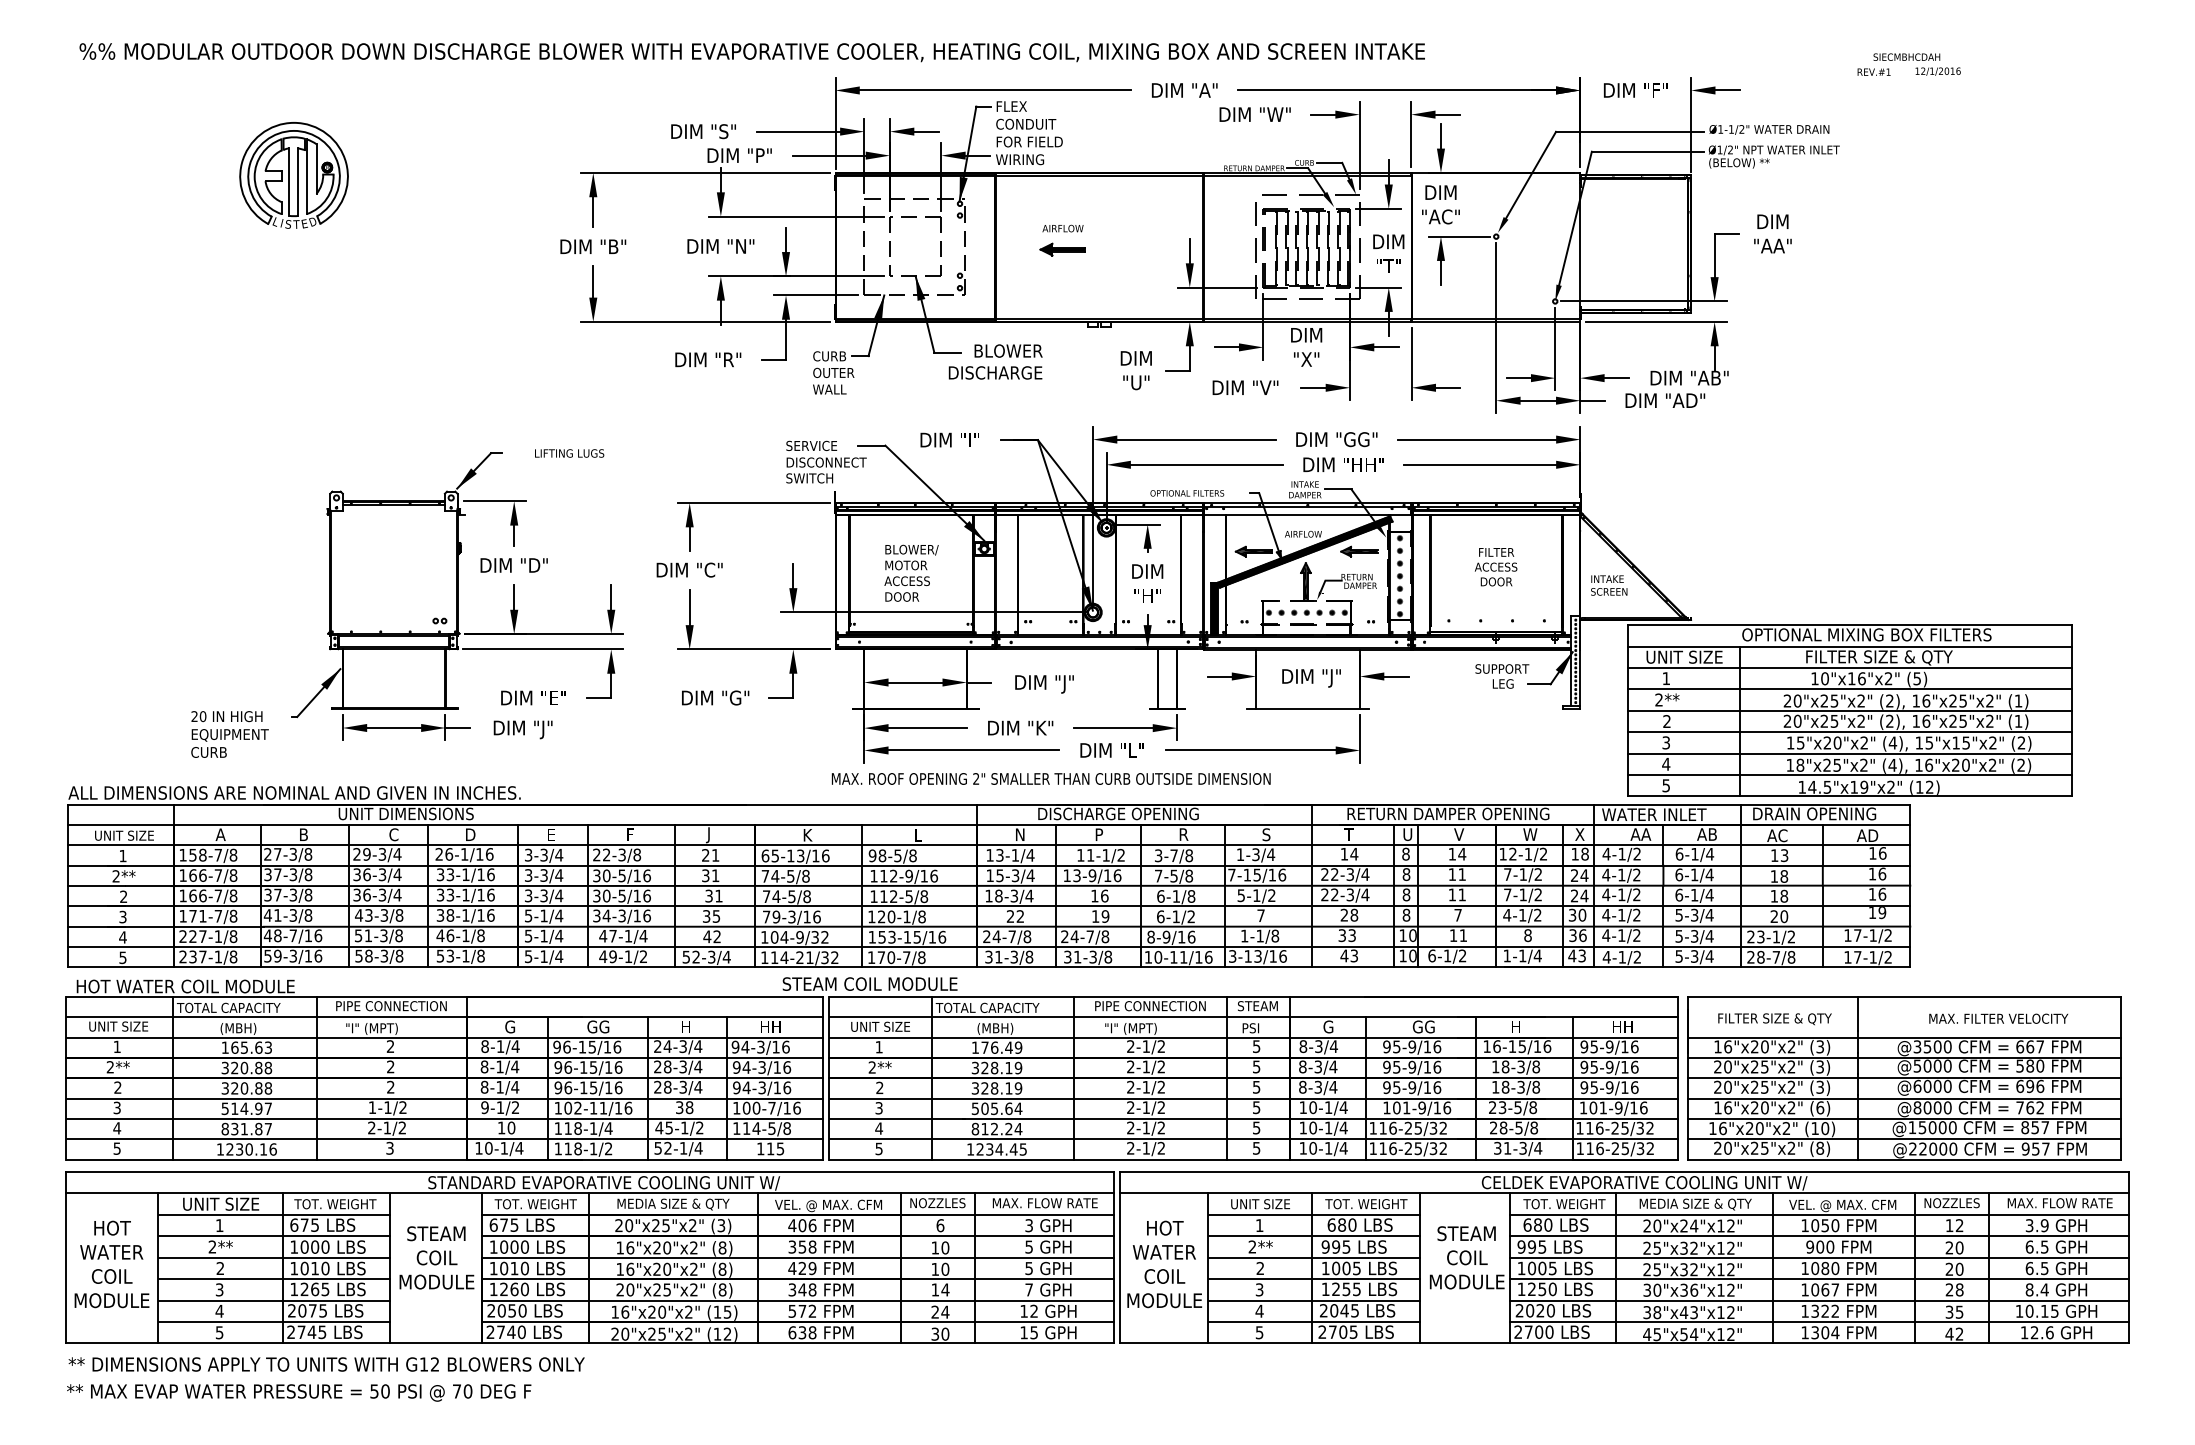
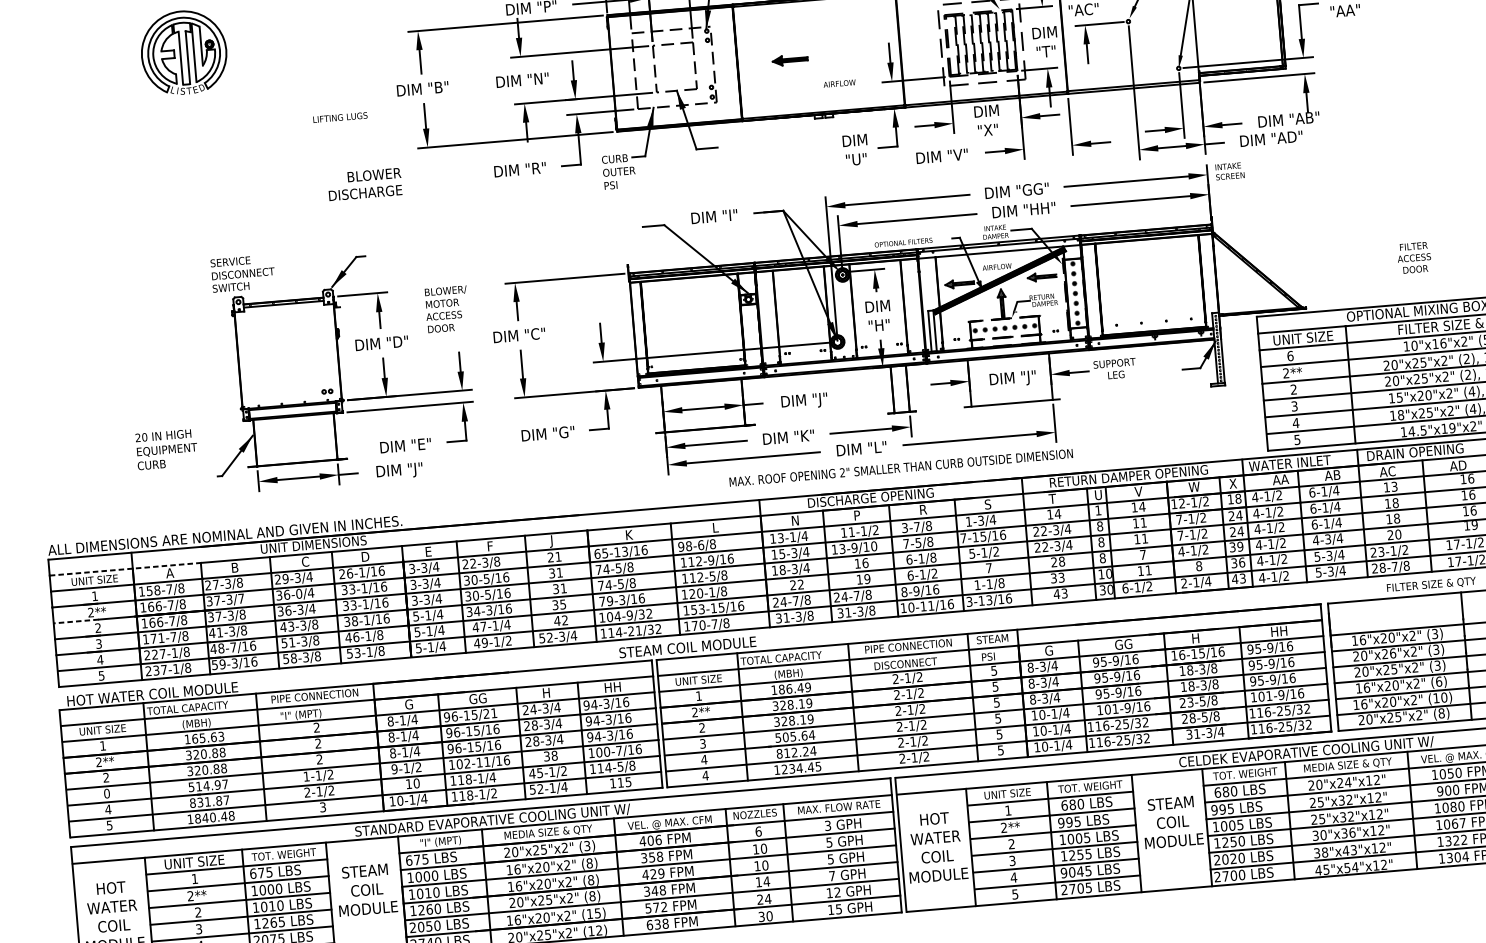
text: (1062, 228) -> (839, 83), moved
text: (995, 361) -> (364, 184), moved
text: (829, 389) -> (616, 184), WALL -> PSI
text: (569, 453) -> (340, 117), moved
text: (826, 461) -> (243, 273), moved
text: (1495, 567) -> (1413, 258), moved
text: (911, 572) -> (446, 308), moved
text: (1609, 585) -> (1230, 171), moved
hatch: (1214, 608) -> (932, 330), removed
text: (1502, 676) -> (1115, 369), moved
text: (1666, 678) -> (1290, 356), 1 -> 6
text: (229, 734) -> (166, 449), moved
text: (1050, 778) -> (900, 467), moved
line: (164, 825) -> (125, 569), solid -> dashed
text: (1405, 853) -> (1097, 510), 8 -> 1
text: (897, 855) -> (700, 544), 98-5/8 -> 98-6/8
text: (308, 874) -> (241, 598), 37-3/8 -> 37-3/7
text: (382, 874) -> (299, 593), 36-3/4 -> 36-0/4
text: (1117, 875) -> (874, 546), 13-9/16 -> 13-9/10
line: (96, 886) -> (76, 621), solid -> dashed
text: (1582, 915) -> (1240, 546), 30 -> 39
text: (1679, 915) -> (1316, 540), 5-3/4 -> 4-3/4
text: (1402, 955) -> (1102, 590), 10 -> 30
text: (1506, 955) -> (1183, 583), 1-1/4 -> 2-1/4
text: (1774, 1019) -> (1431, 585), moved
text: (1145, 1028) -> (906, 663), "I" (MPT) -> DISCONNECT
text: (612, 1046) -> (490, 713), 96-15/16 -> 96-15/21
text: (984, 1047) -> (781, 689), 176.49 -> 186.49
text: (1764, 1066) -> (1392, 653), 20"x25"x2" -> 20"x26"x2"
text: (116, 1107) -> (106, 793), 3 -> 0
text: (879, 1148) -> (705, 775), 5 -> 4
text: (251, 1149) -> (214, 817), 1230.16 -> 1840.48
text: (535, 1204) -> (440, 841), TOT. WEIGHT -> "I" (MPT)
text: (1323, 1310) -> (1063, 872), 2045 -> 9045

